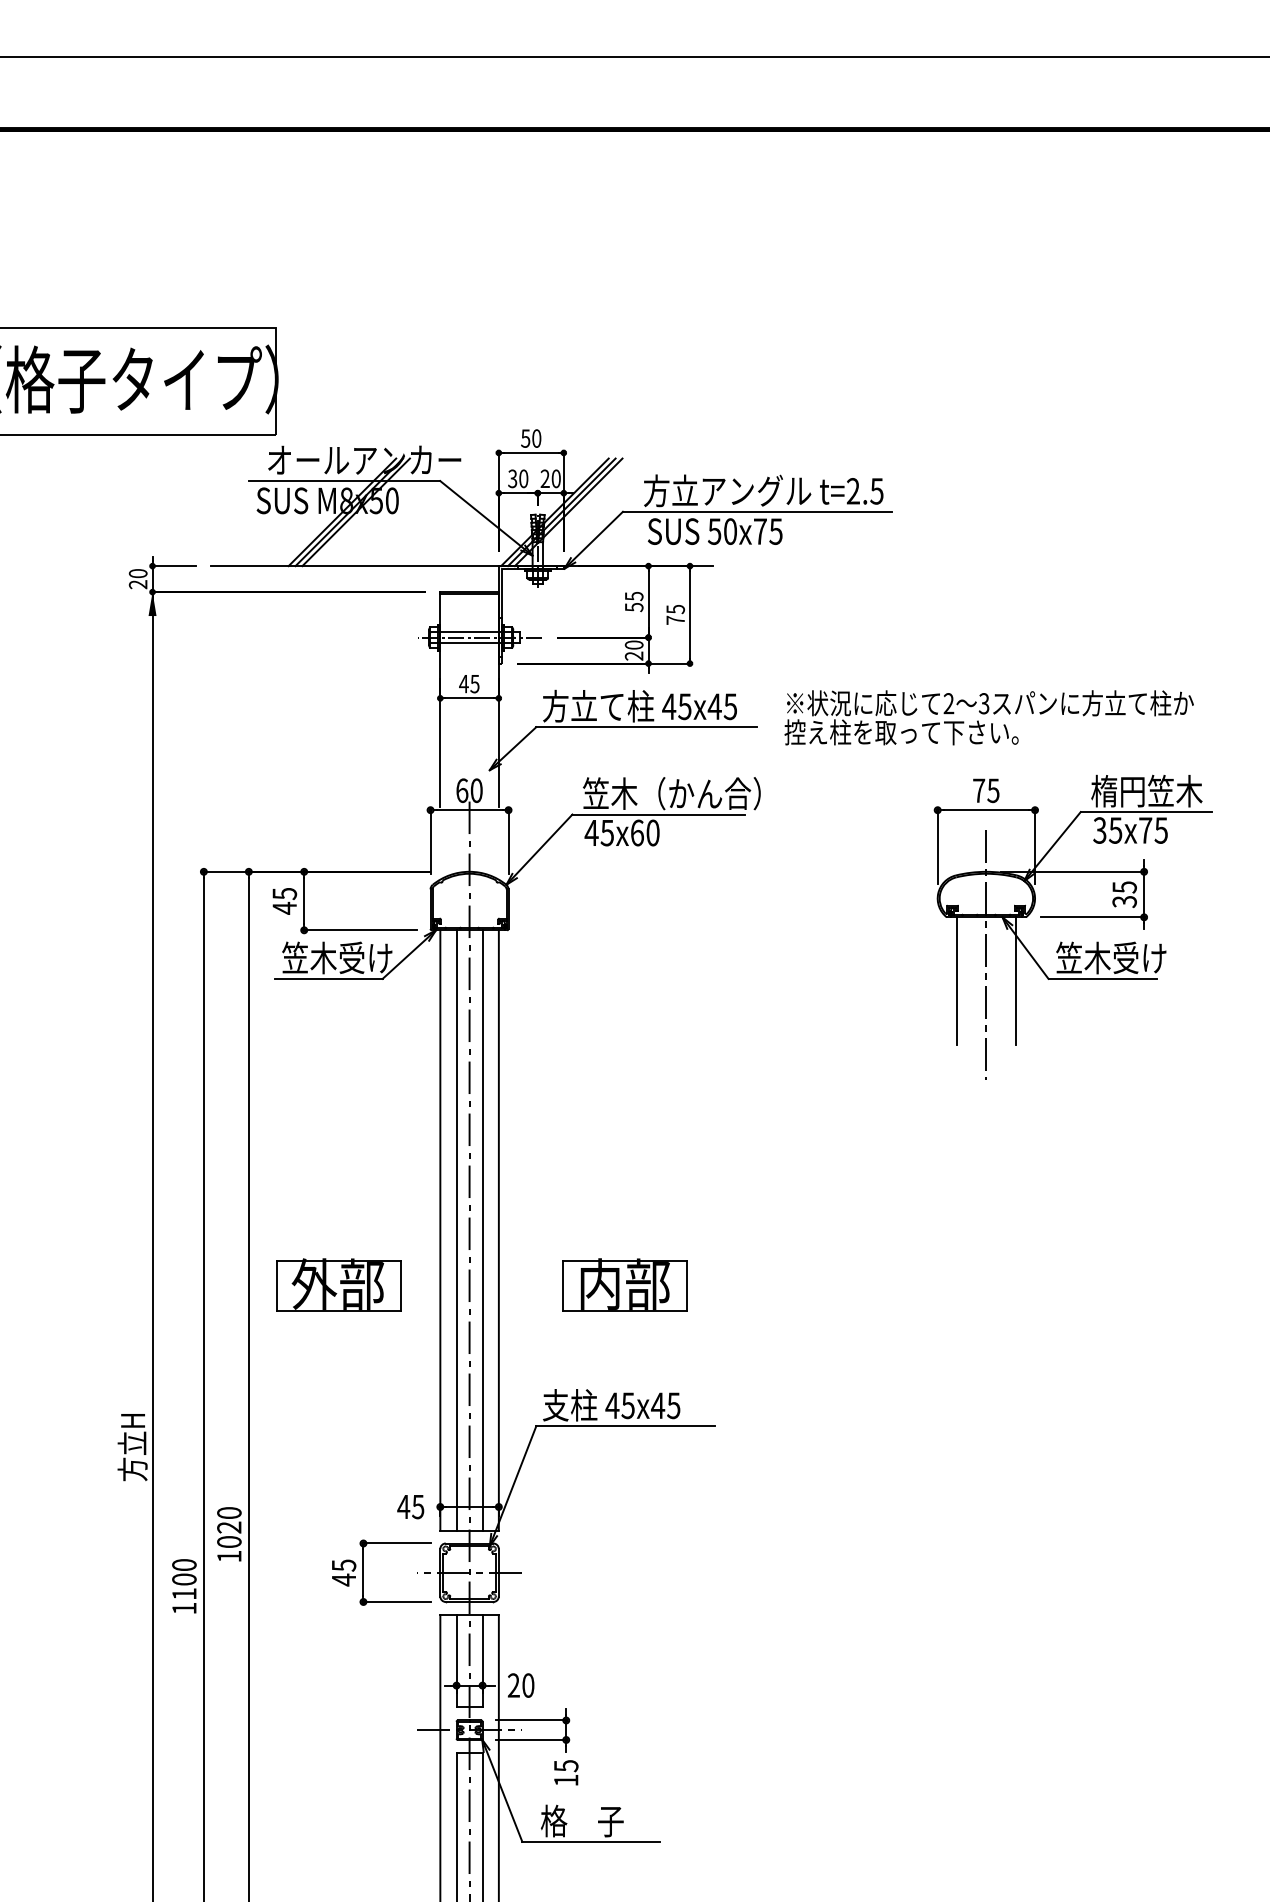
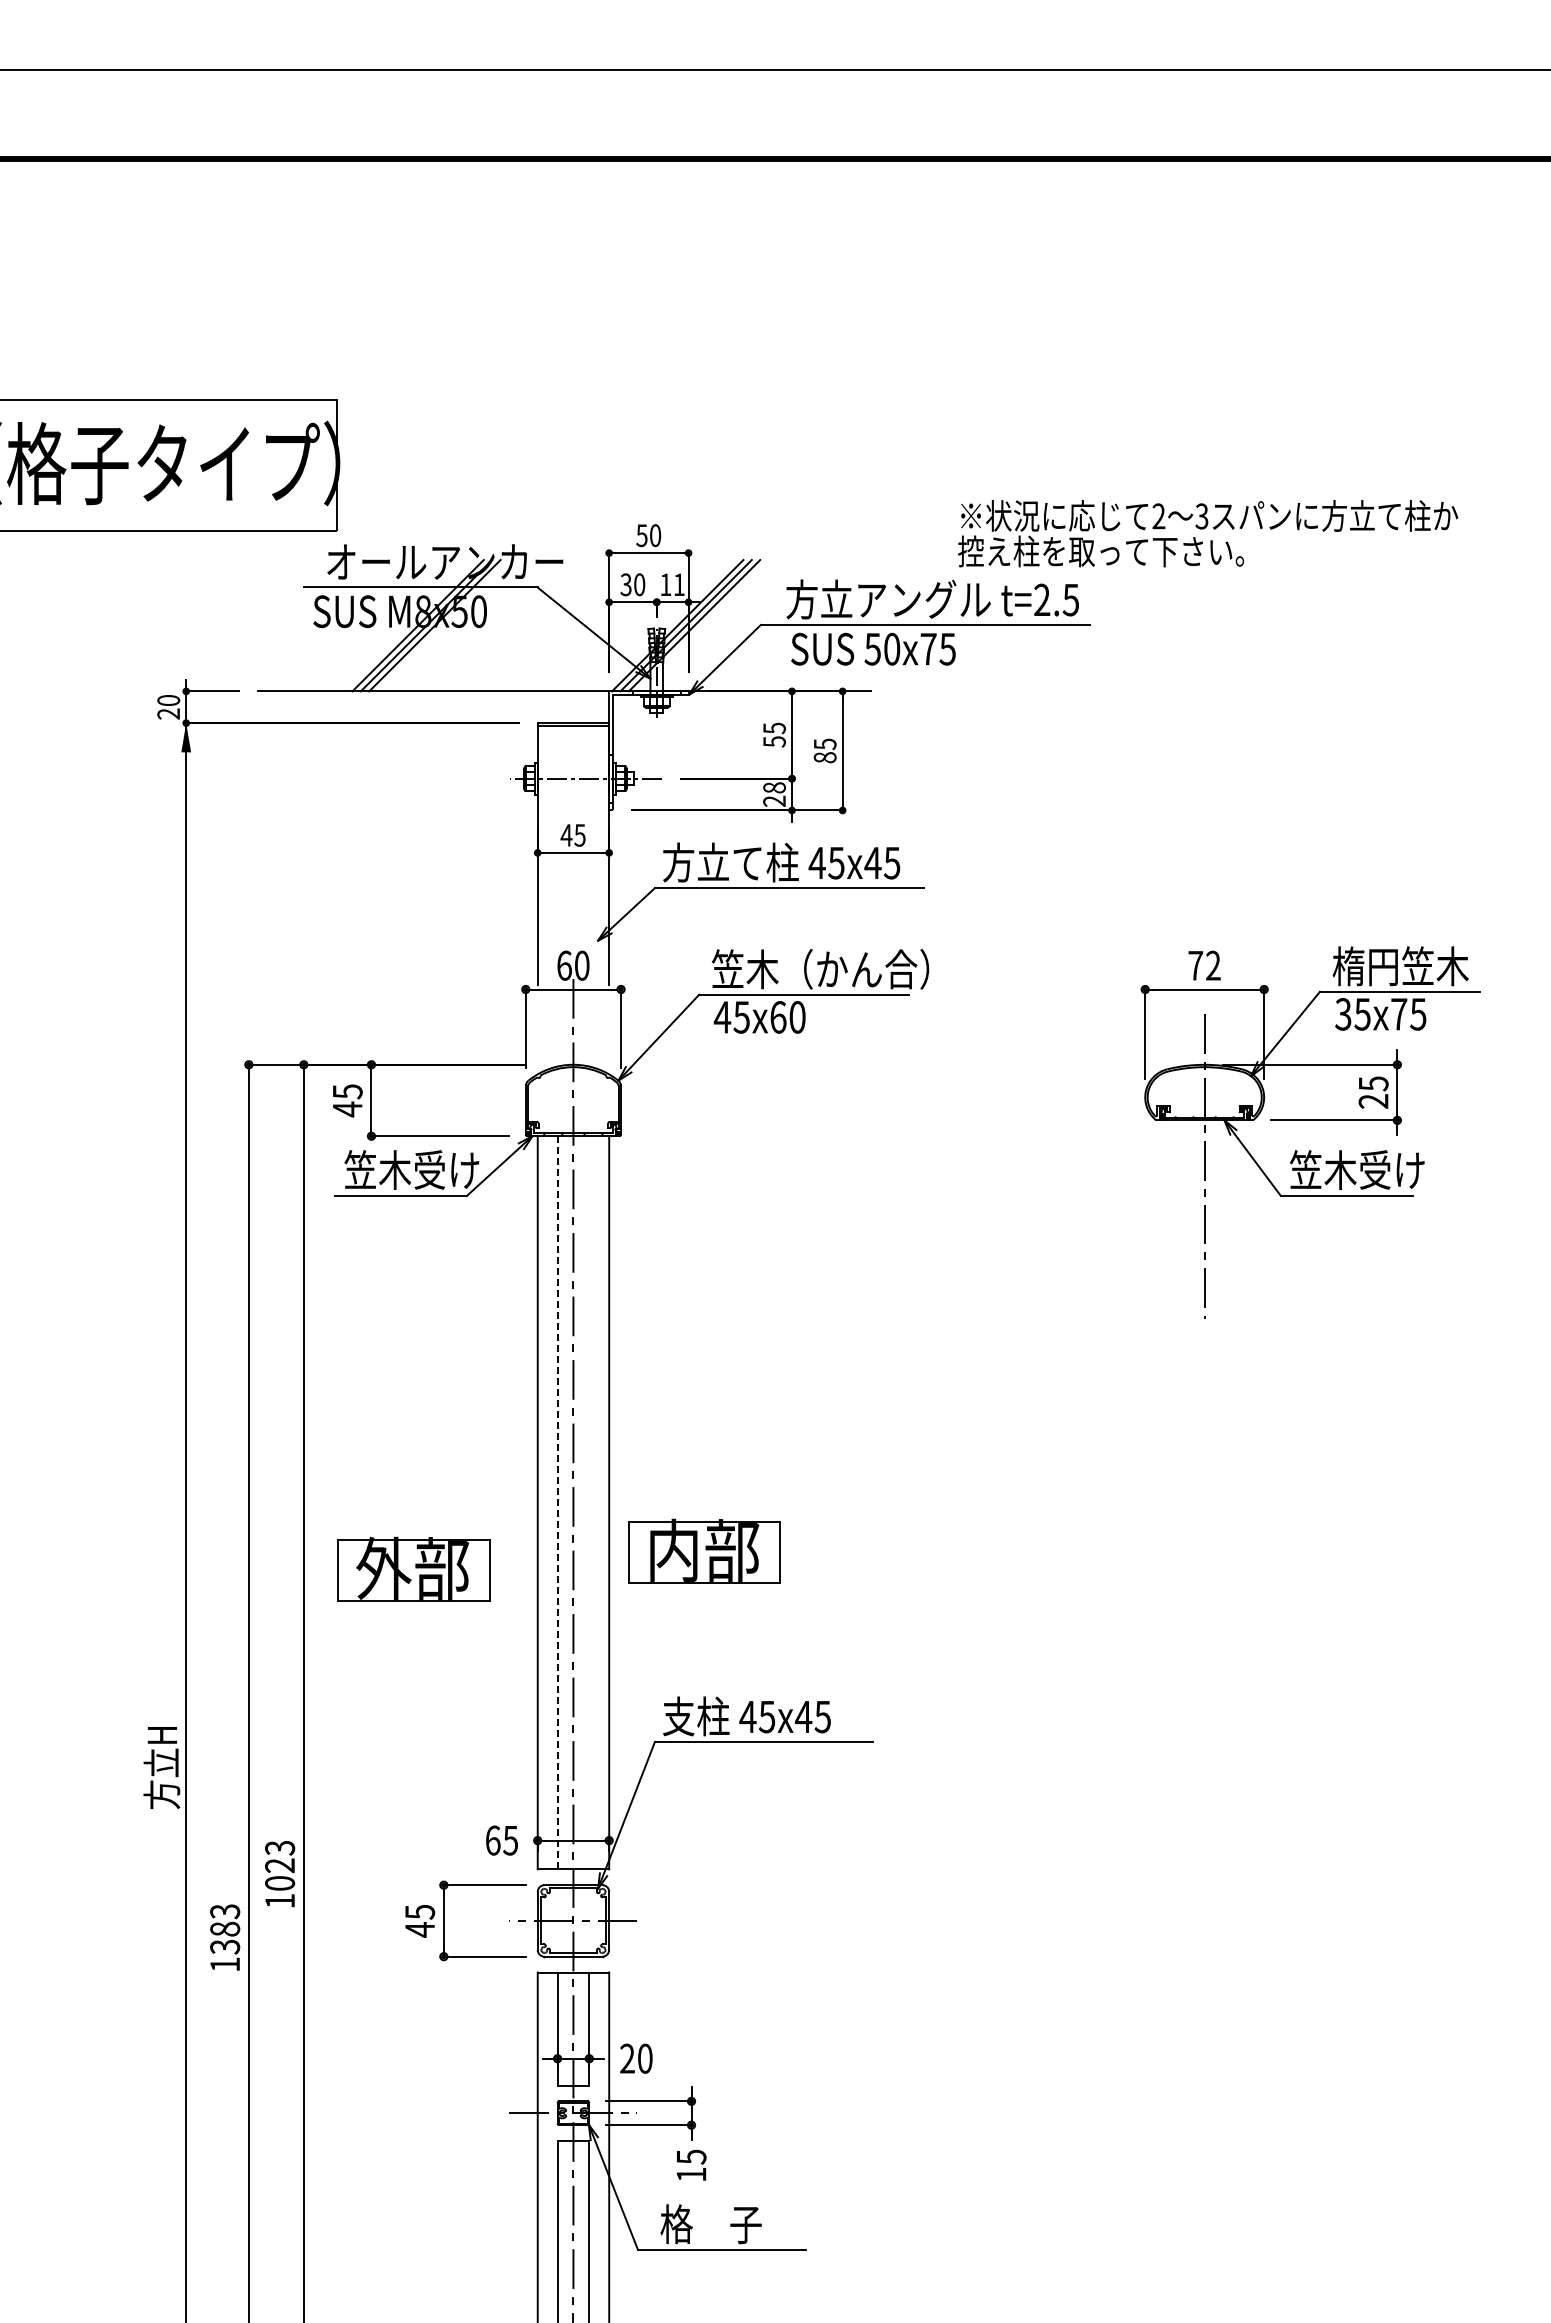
text: (550, 478) -> (672, 584), 20 -> 11
text: (675, 620) -> (824, 757), 75 -> 85
line: (471, 632) -> (575, 772), removed
line: (471, 643) -> (575, 785), removed
text: (634, 644) -> (774, 787), 20 -> 28
text: (989, 717) -> (1208, 533), moved
text: (992, 790) -> (1212, 965), 75 -> 72
text: (1124, 901) -> (1373, 1101), 35 -> 25
line: (957, 980) -> (1169, 1197), removed
line: (1015, 980) -> (1240, 1197), removed
line: (456, 1230) -> (557, 1502), solid -> dashed
line: (482, 1230) -> (589, 1502), removed
part: (625, 1284) -> (704, 1550), moved
text: (403, 1506) -> (492, 1840), 45 -> 65
text: (229, 1512) -> (280, 1847), 1020 -> 1023
text: (184, 1579) -> (225, 1929), 1100 -> 1383

